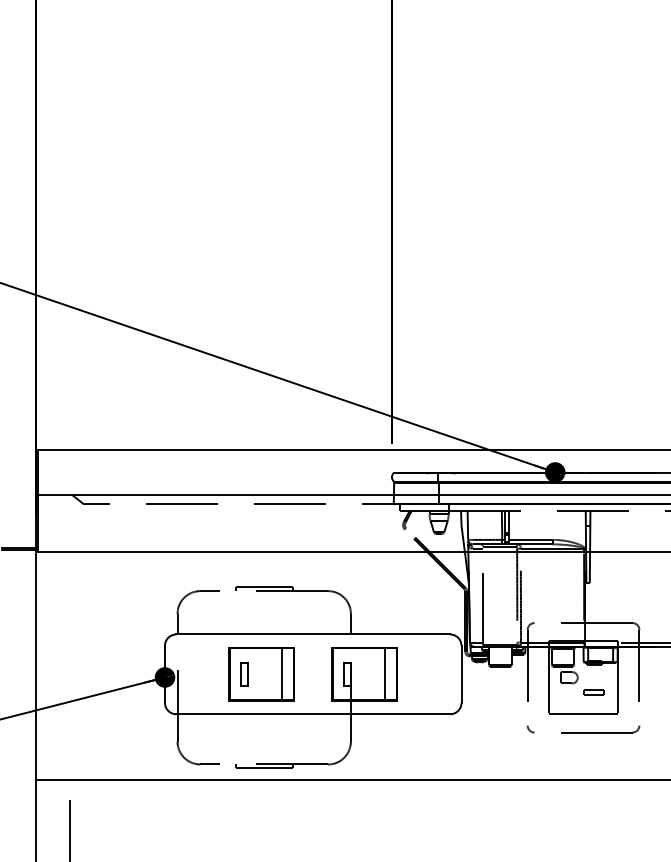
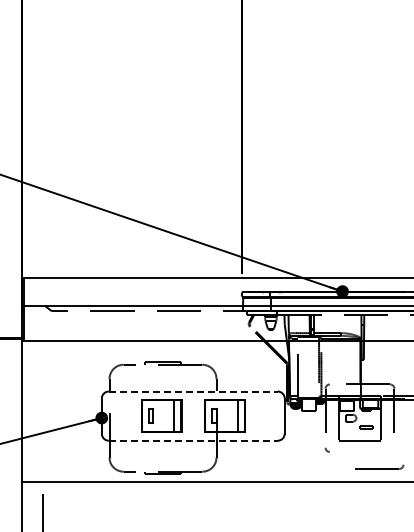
line: (313, 634) -> (193, 391), solid -> dashed
line: (313, 713) -> (193, 440), solid -> dashed
part: (600, 728) -> (379, 466), moved

